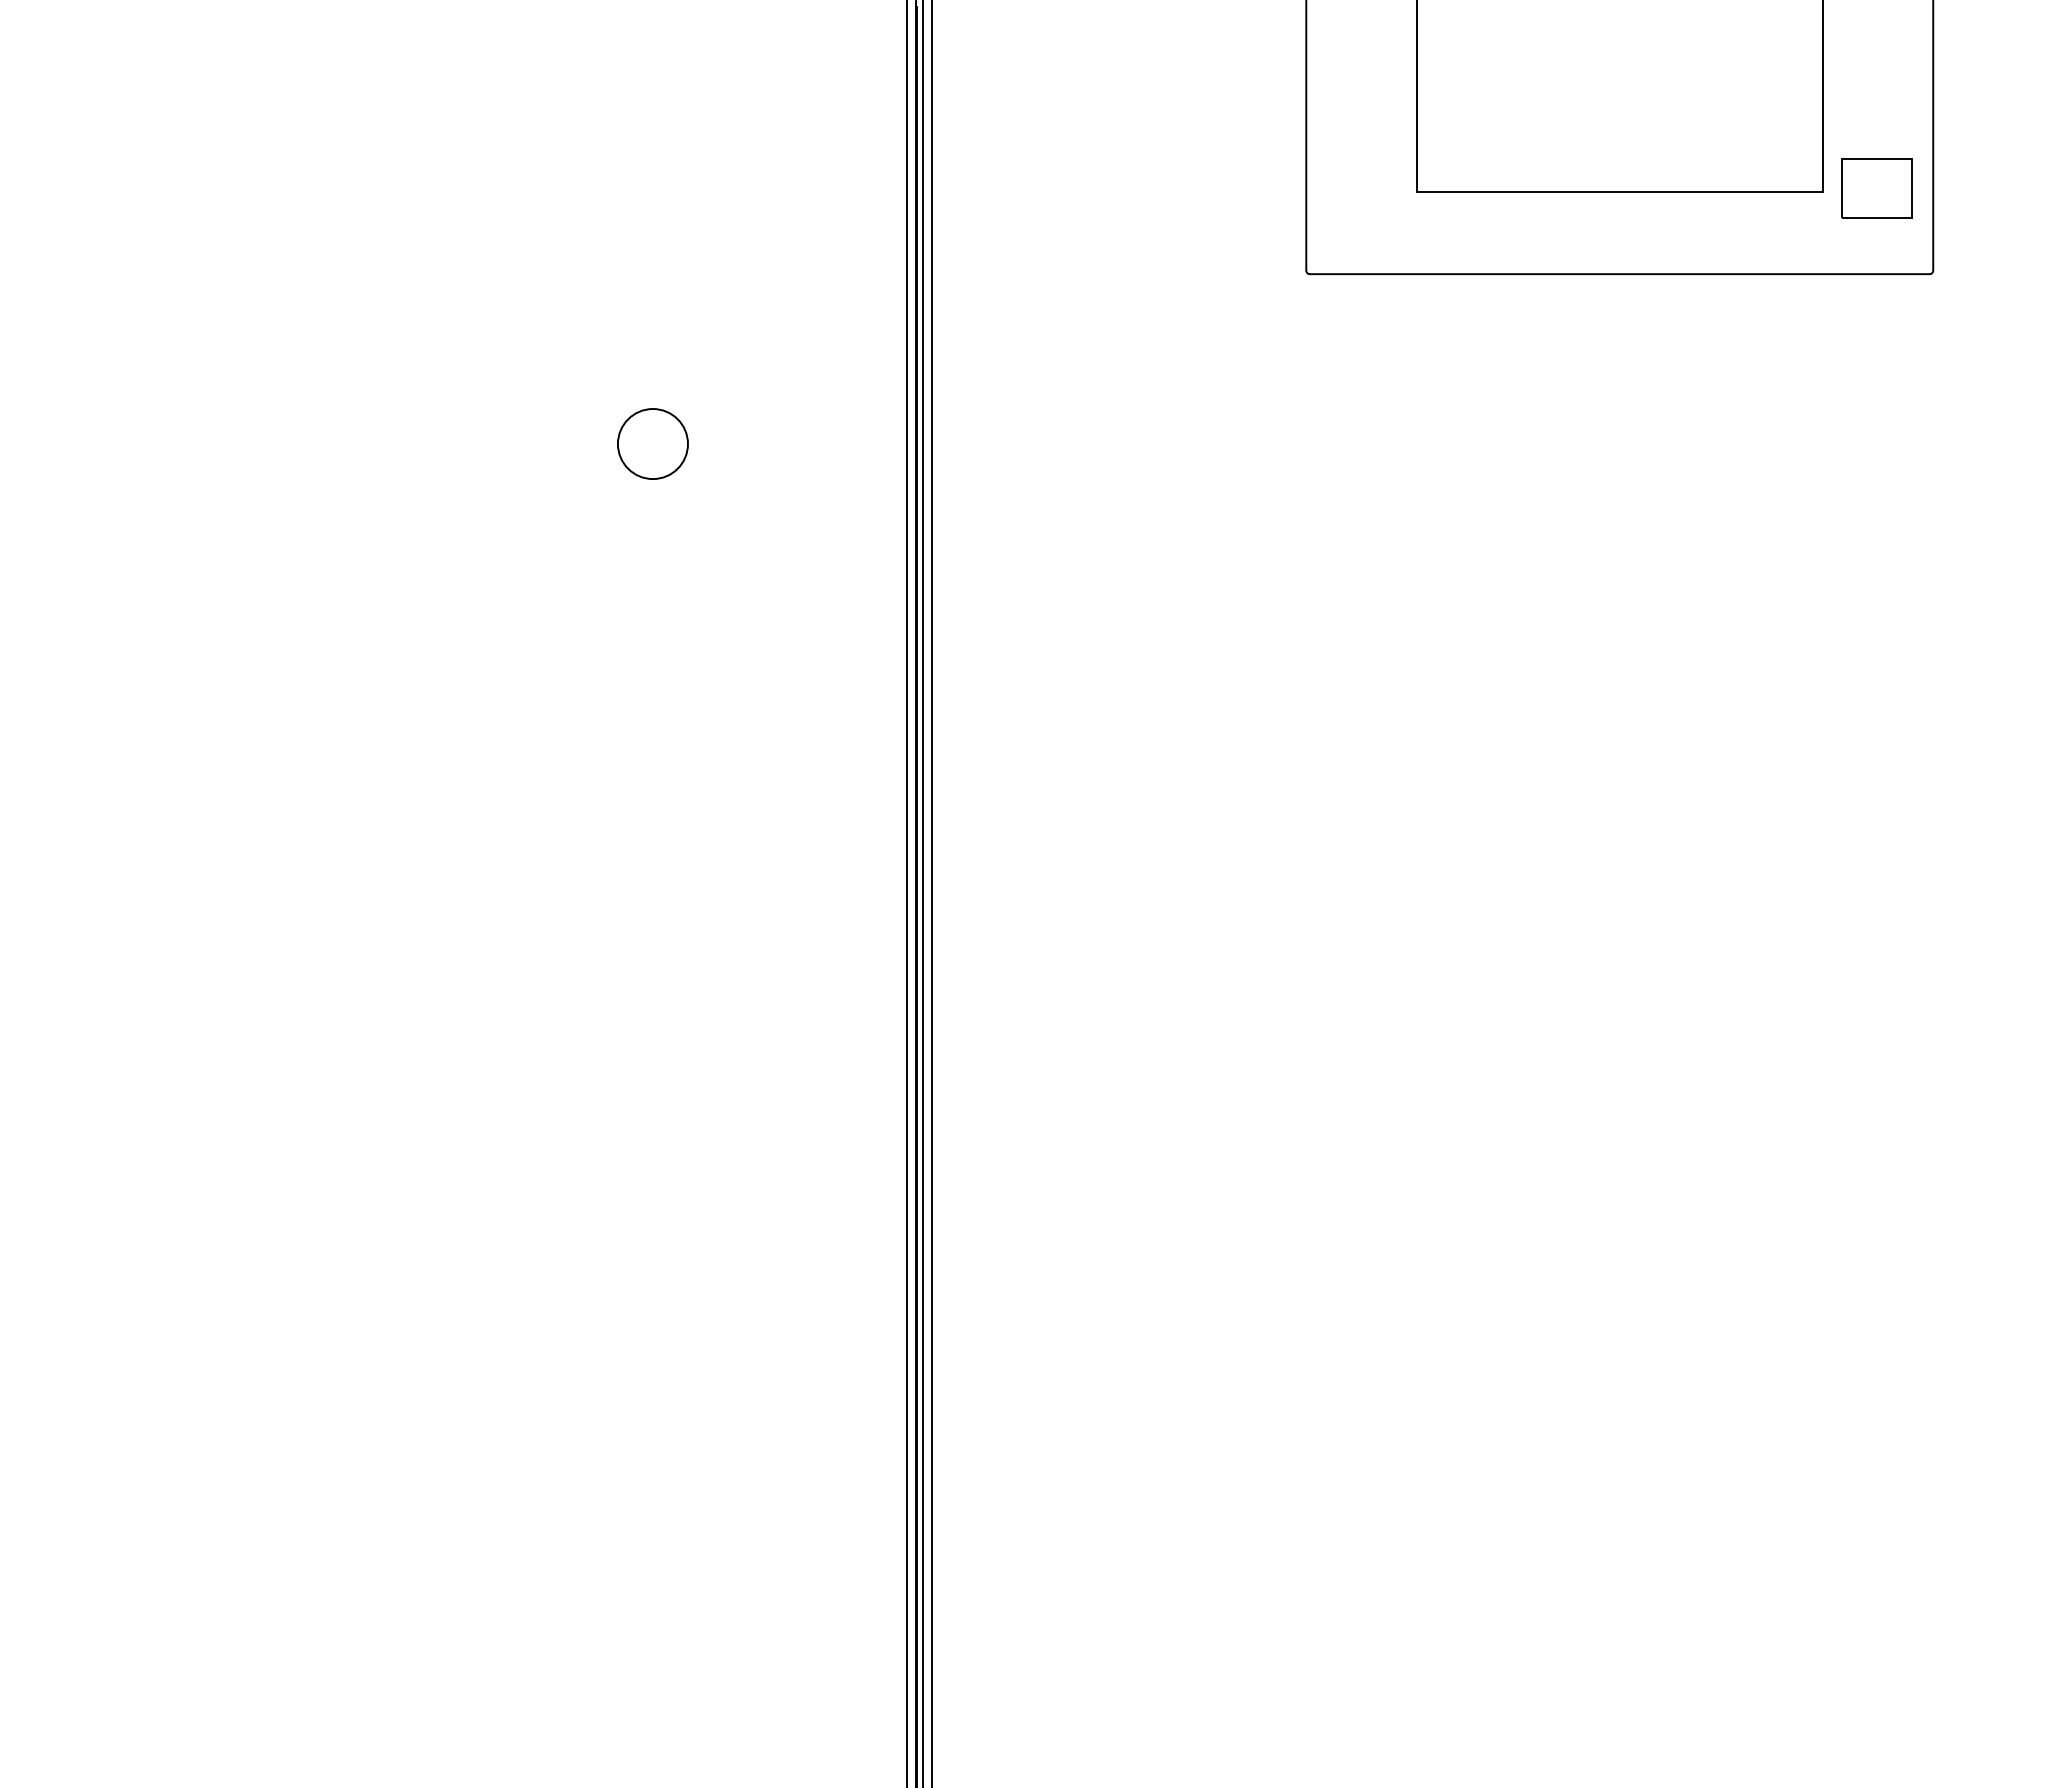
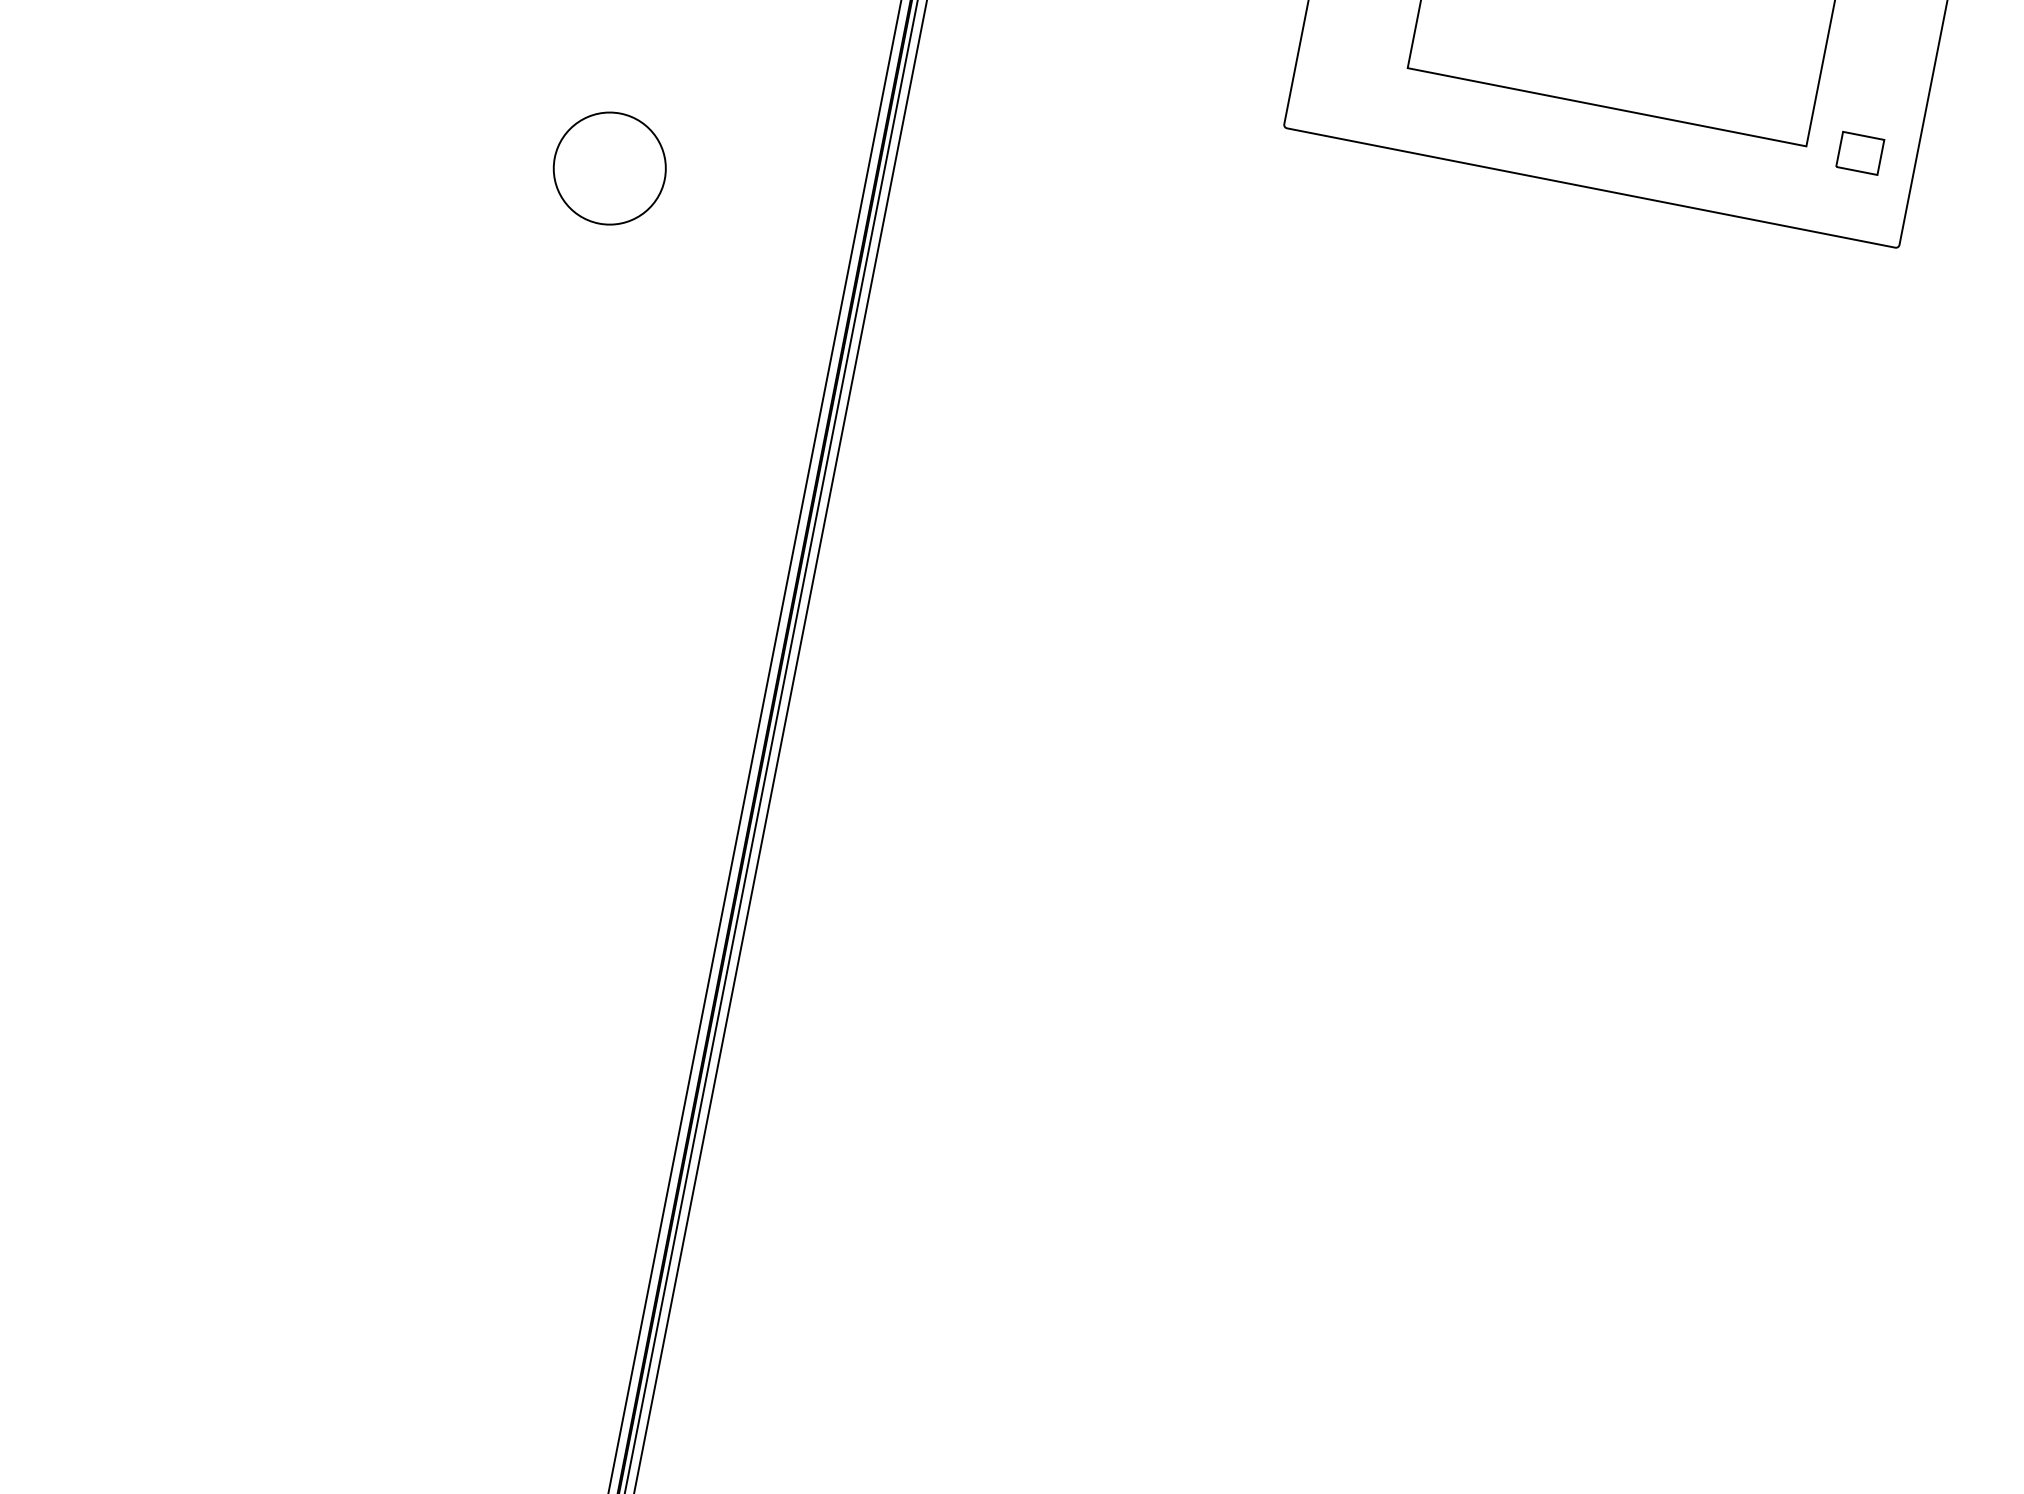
part: (1876, 188) -> (1859, 153), size x0.6
circle: (652, 444) -> (609, 168), size x1.6

